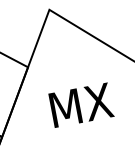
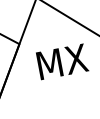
text: (81, 104) -> (62, 61), moved

